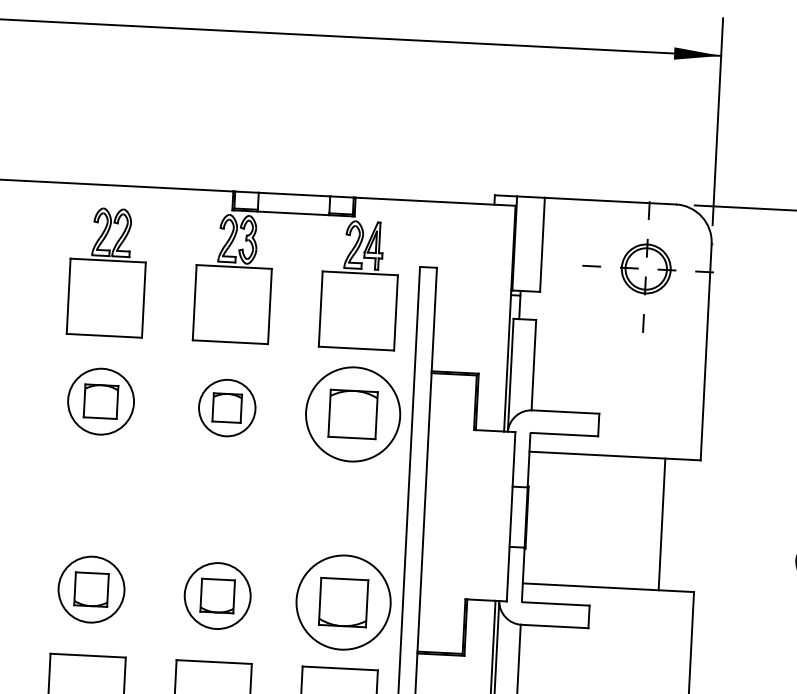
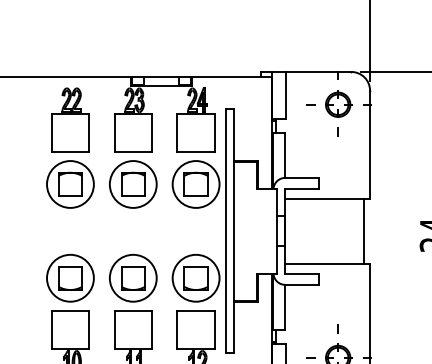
part: (101, 401) -> (70, 184), size x1.43
part: (227, 408) -> (133, 184), size x1.67
line: (662, 524) -> (364, 231), moved
part: (91, 588) -> (70, 277), size x1.43
part: (218, 594) -> (133, 277), size x1.43

